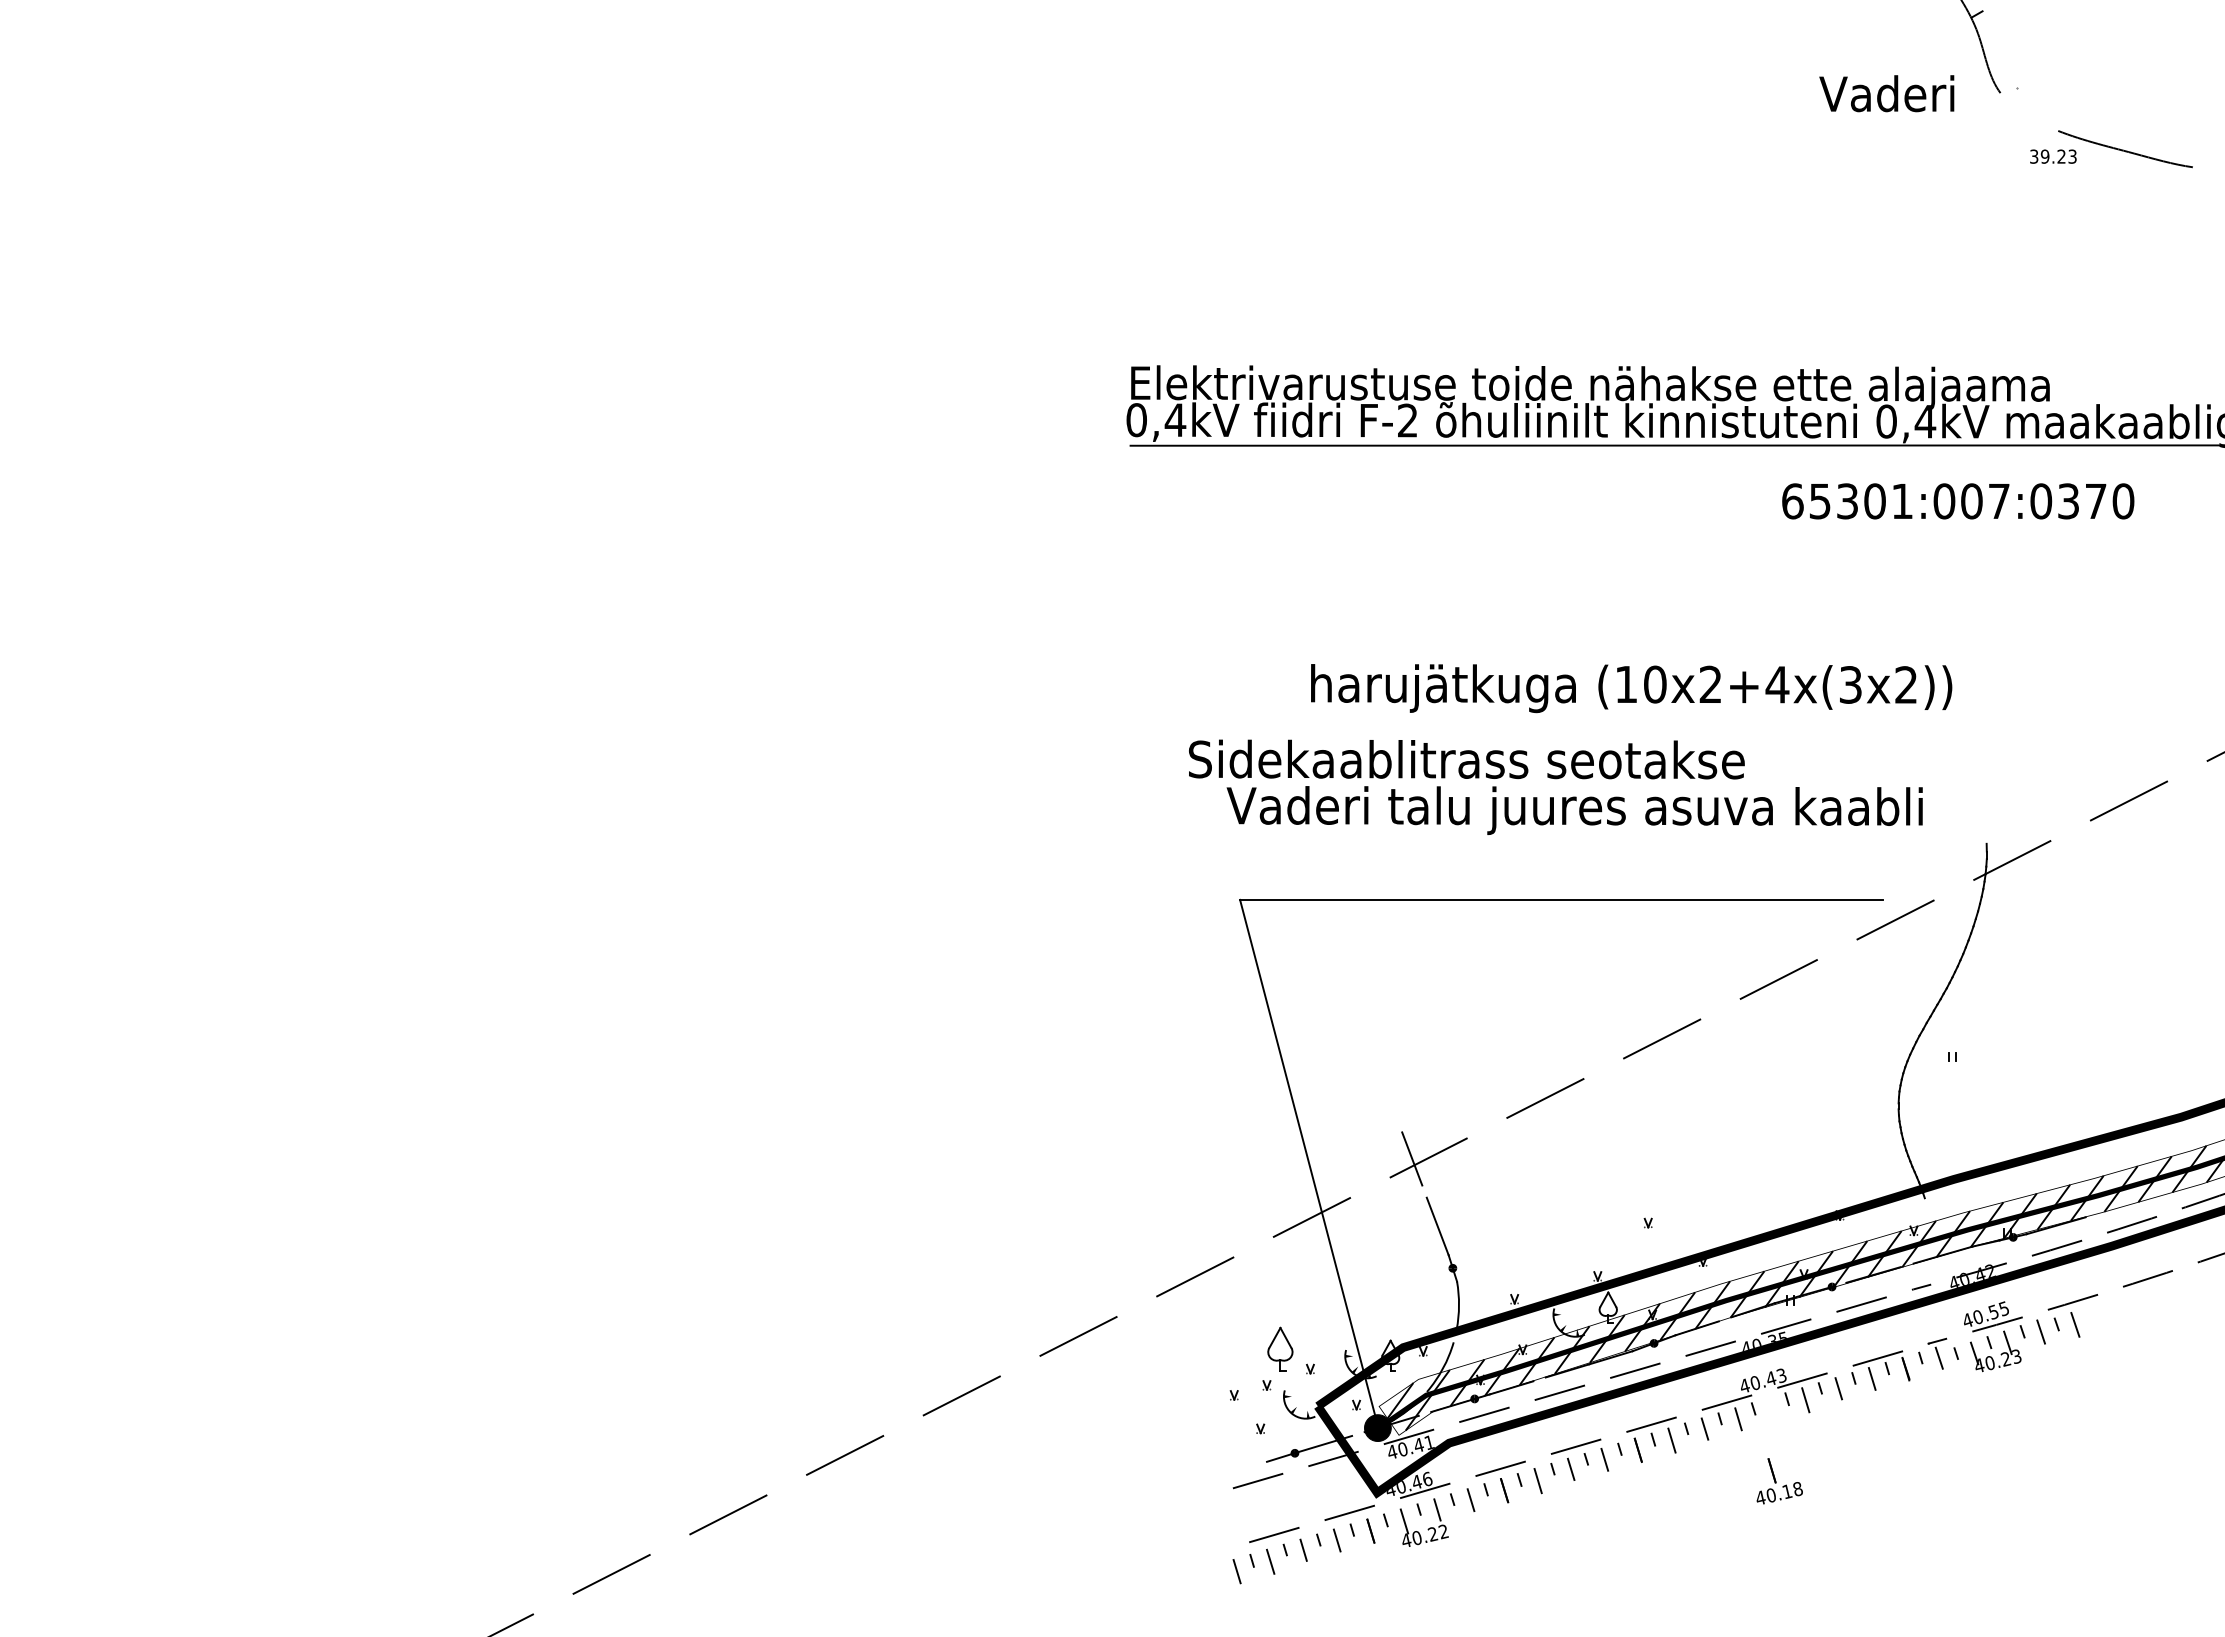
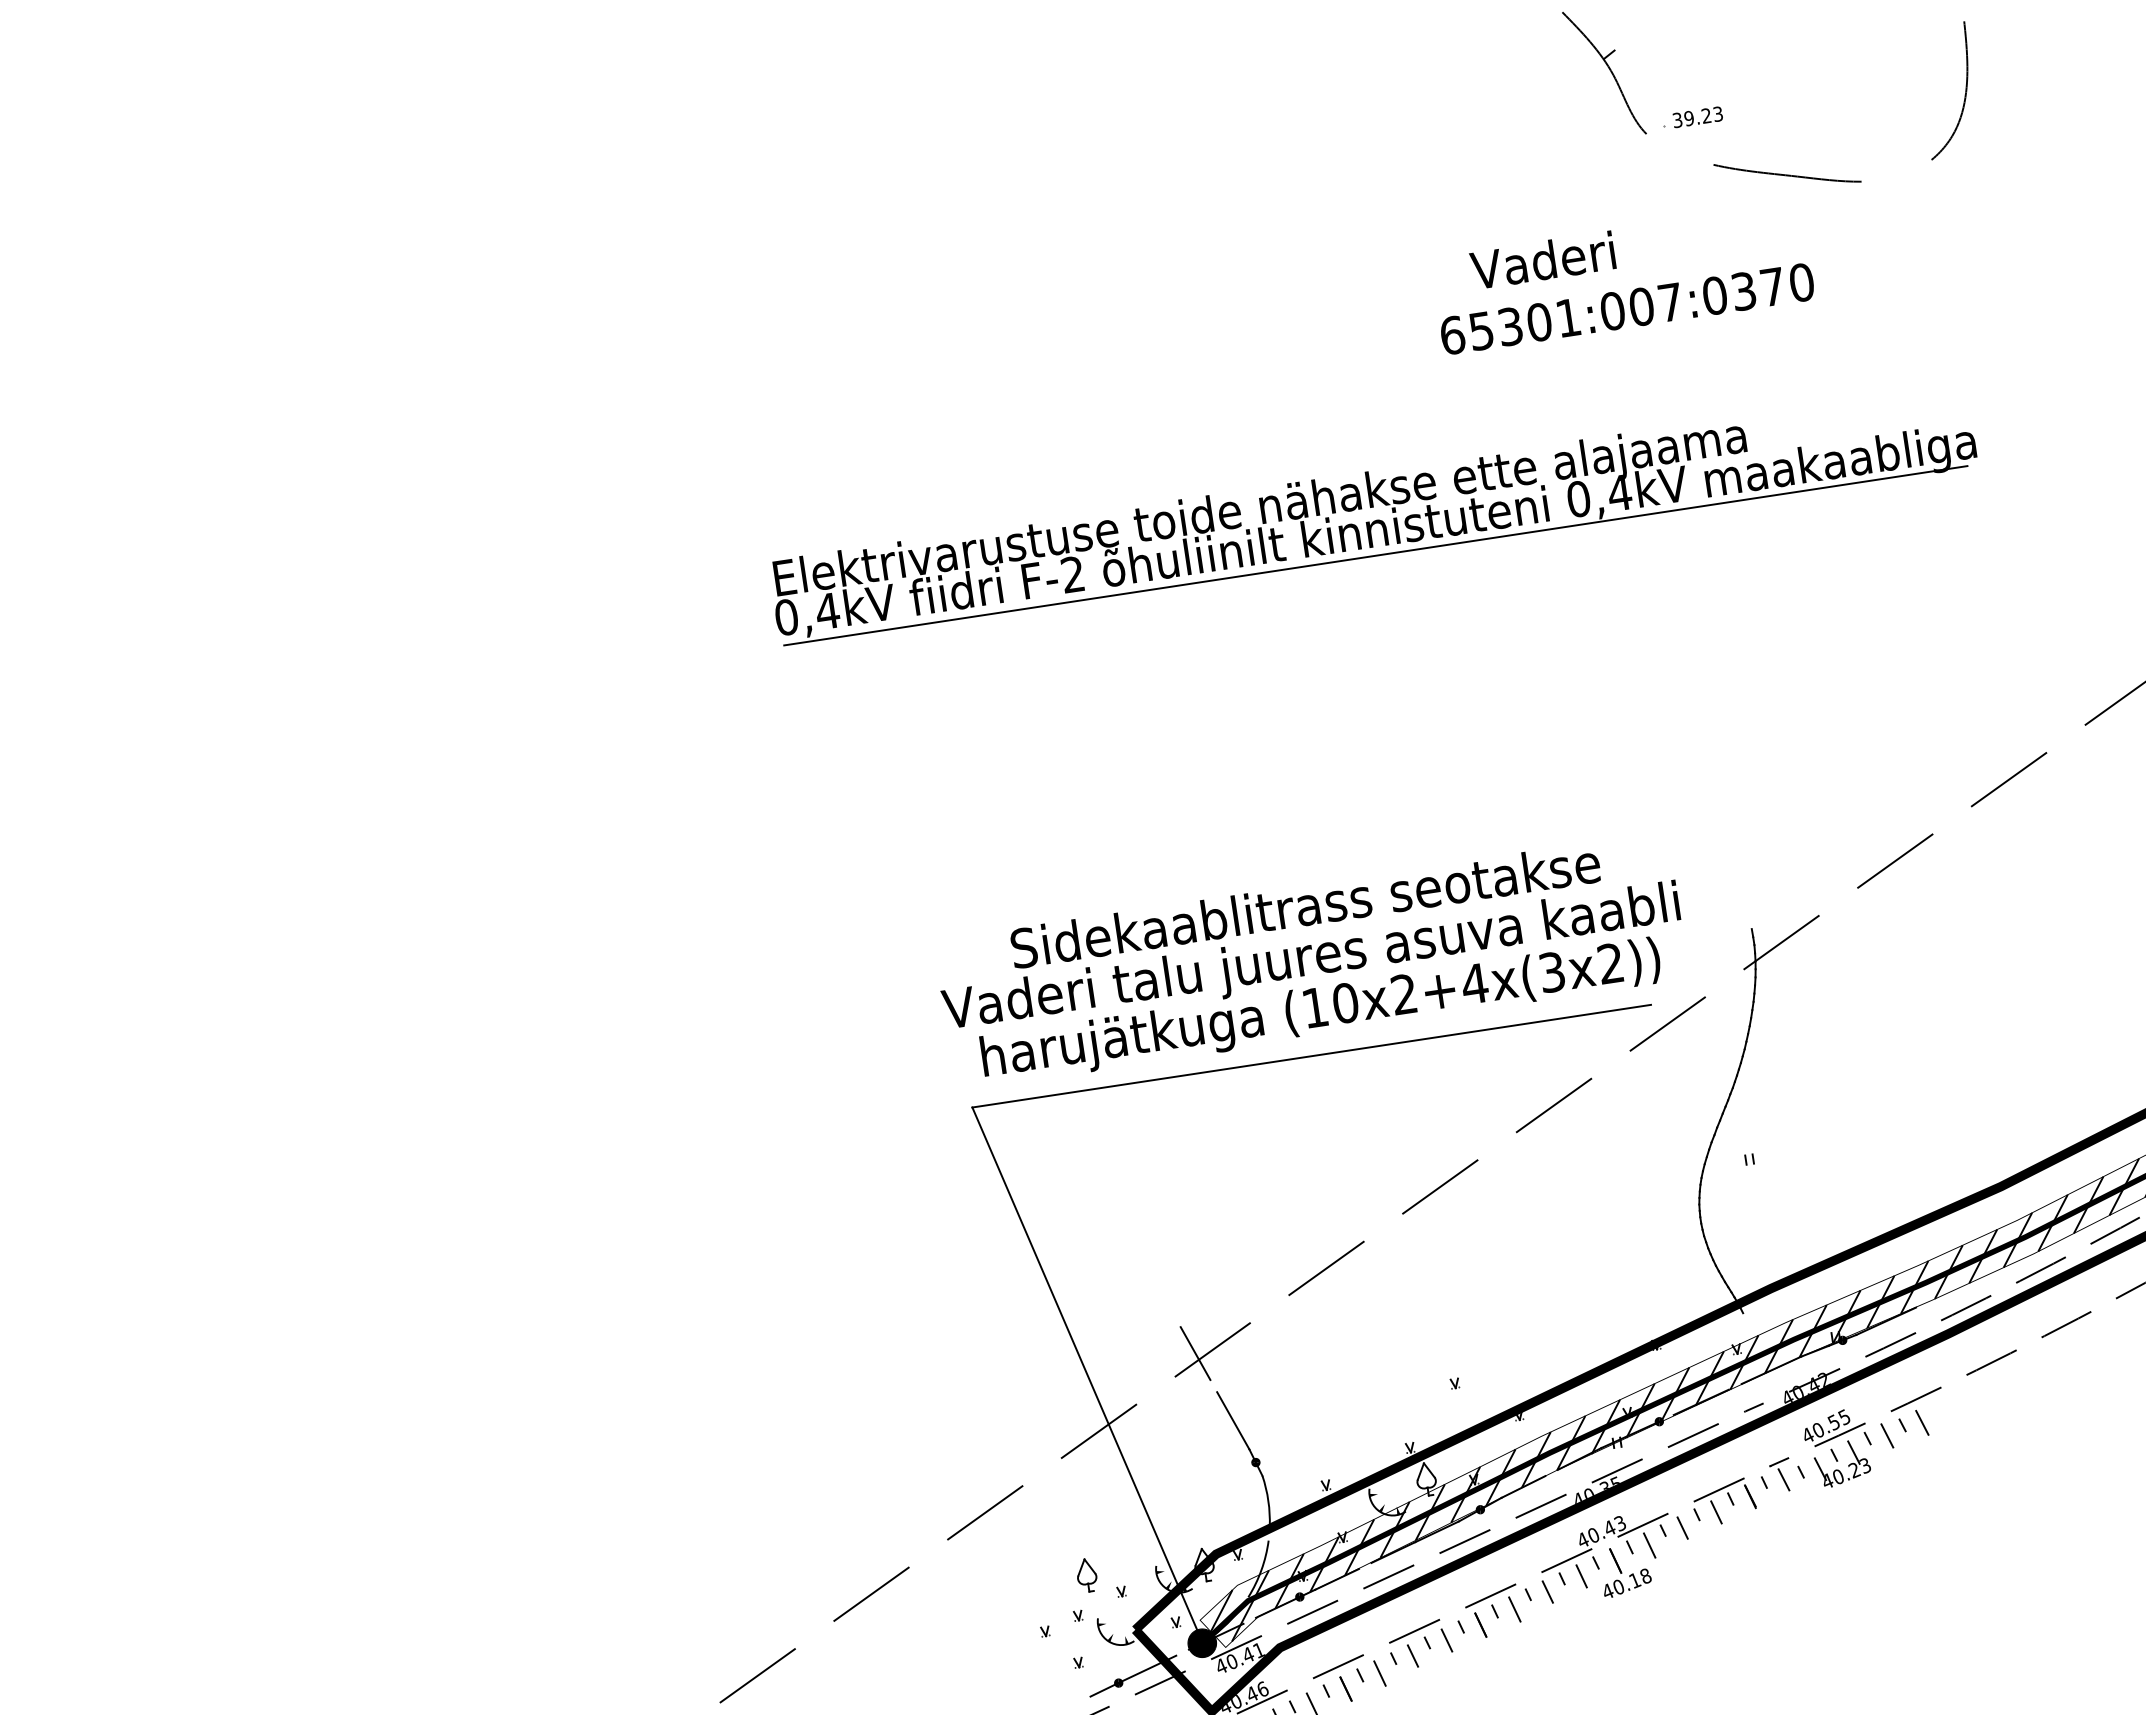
text: (1886, 93) -> (1542, 260), moved
text: (2053, 156) -> (1697, 117), moved
text: (1958, 501) -> (1627, 309), moved
text: (1631, 688) -> (1321, 1011), moved
text: (1466, 759) -> (1305, 905), moved
part: (1280, 1348) -> (1086, 1574), size x0.71
part: (1779, 1481) -> (1625, 1571), moved

